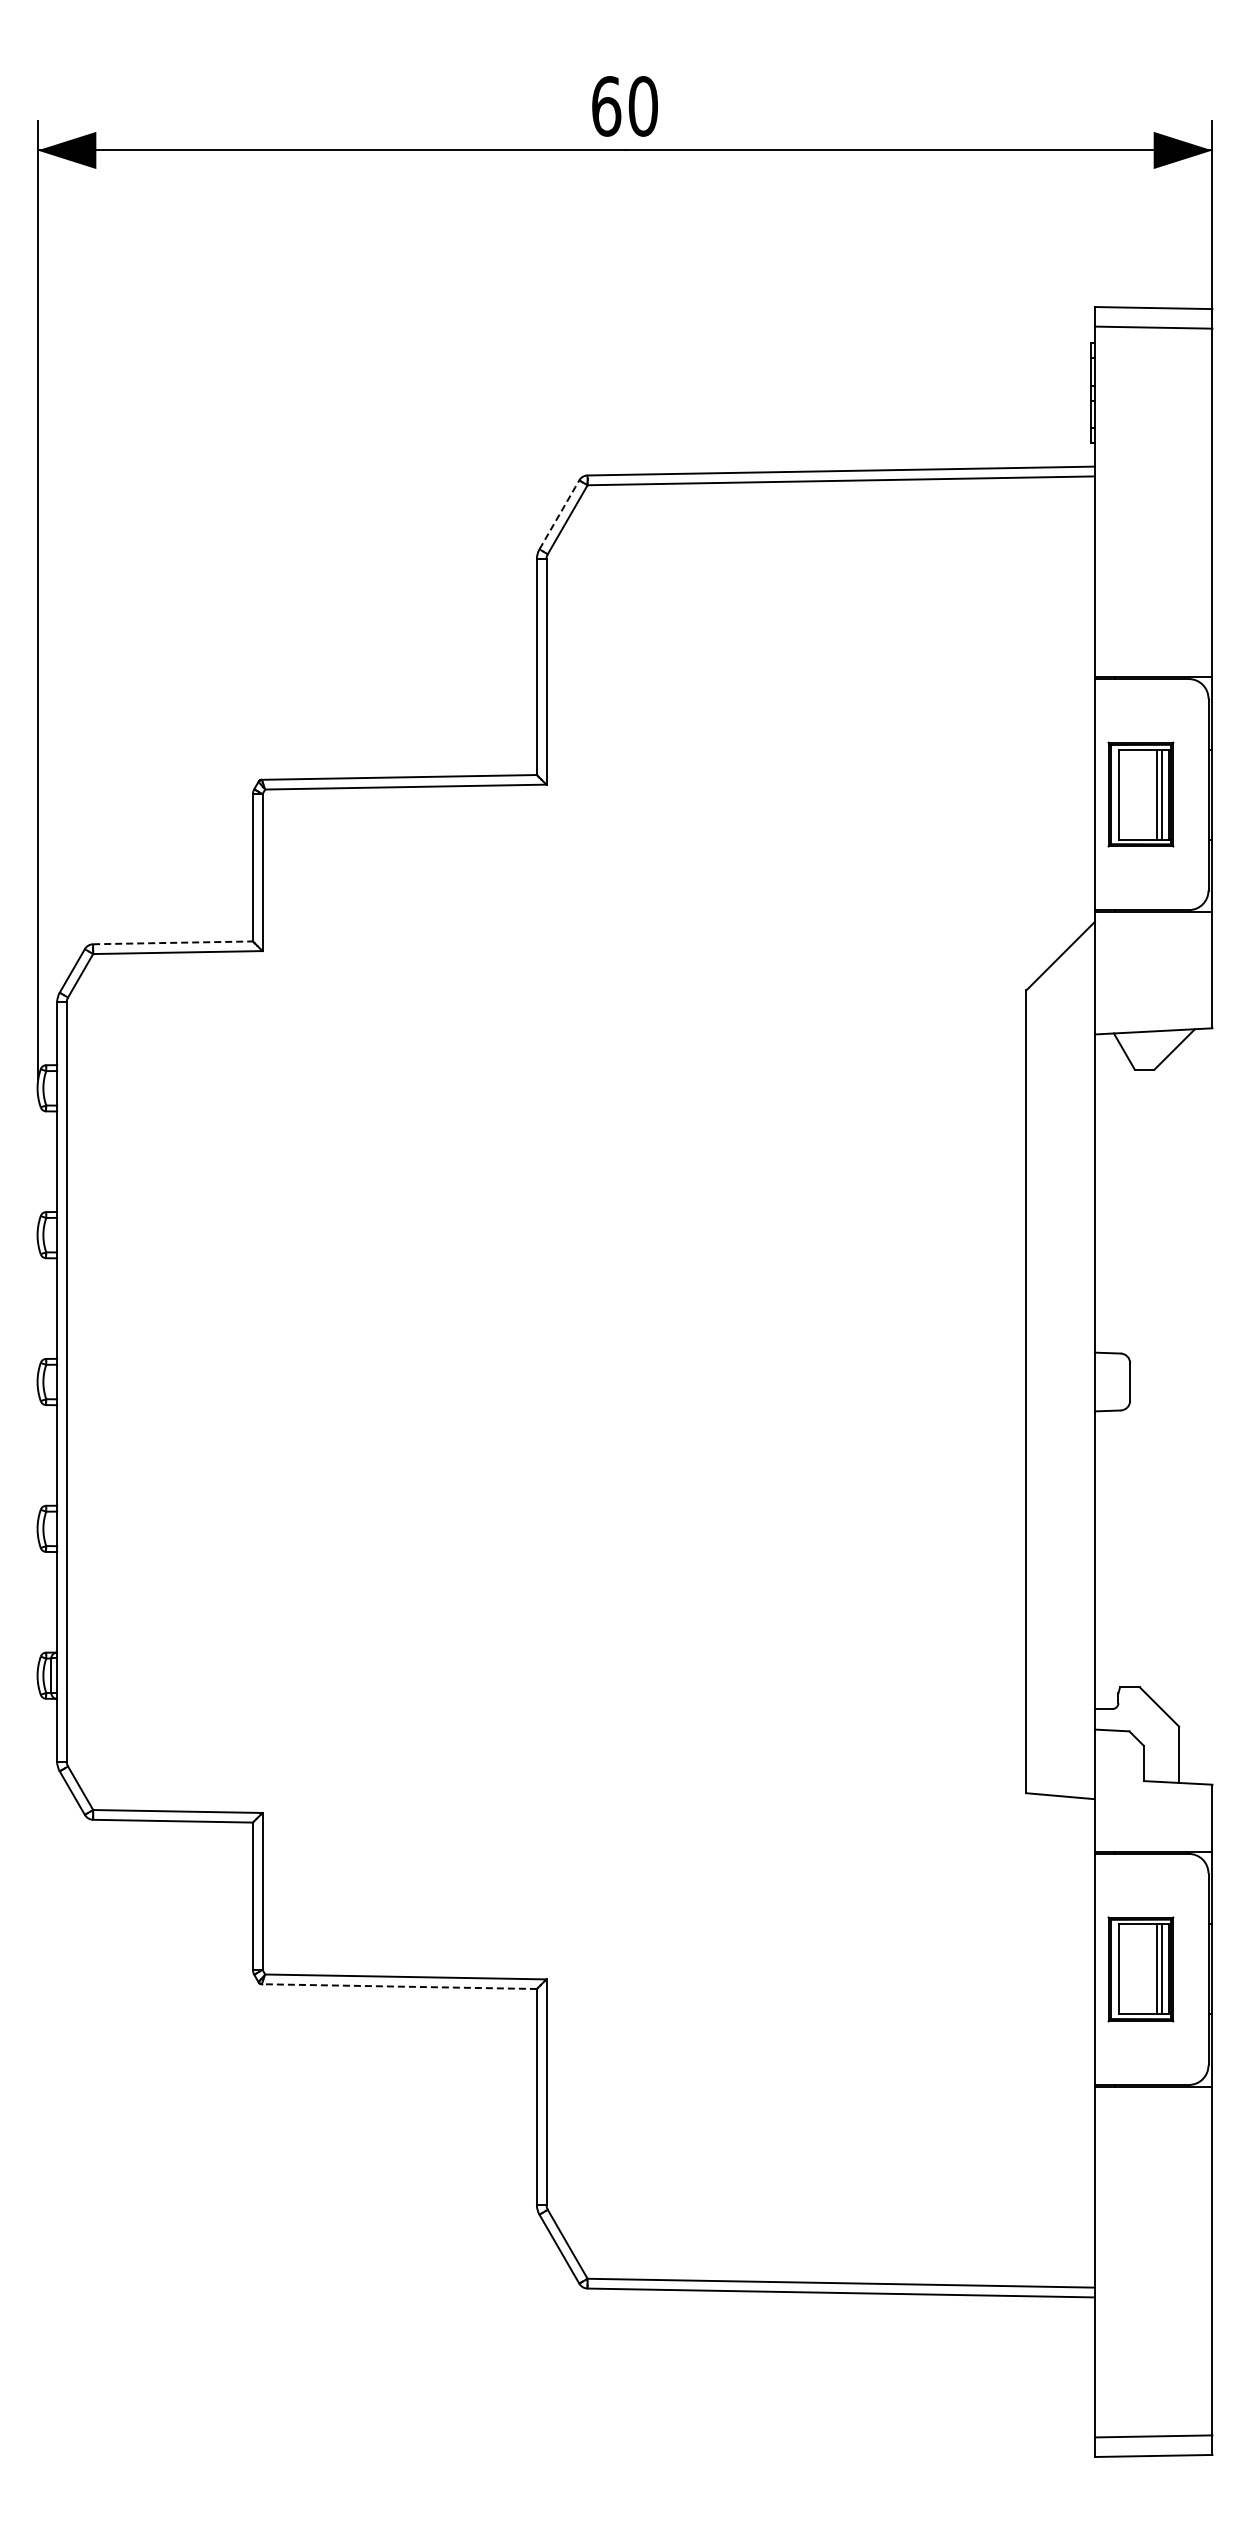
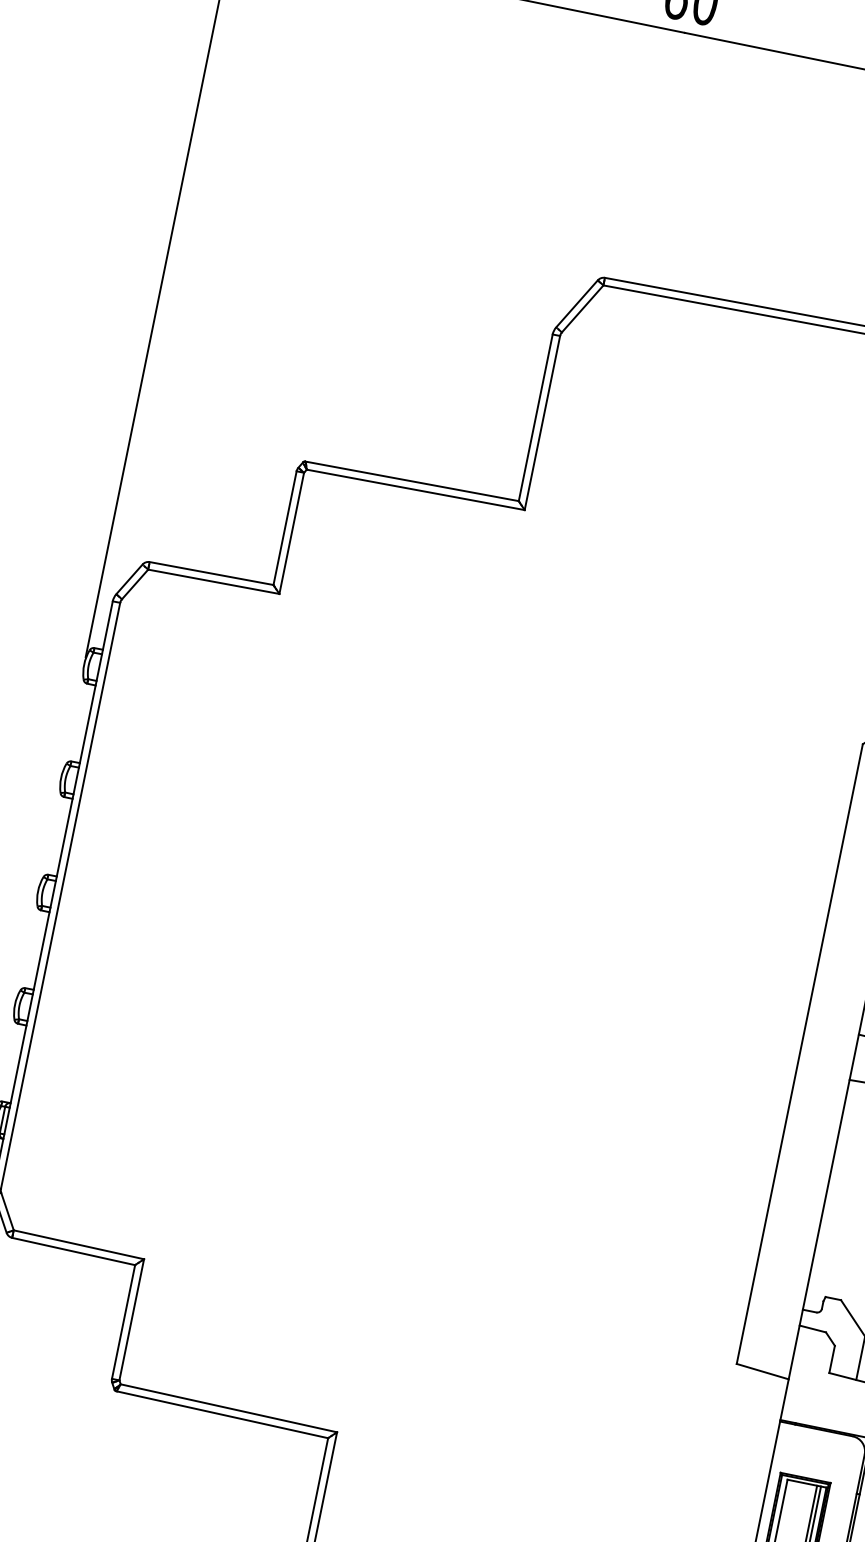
line: (559, 514) -> (577, 303), dashed -> solid
line: (173, 942) -> (212, 573), dashed -> solid
line: (399, 1986) -> (222, 1414), dashed -> solid

